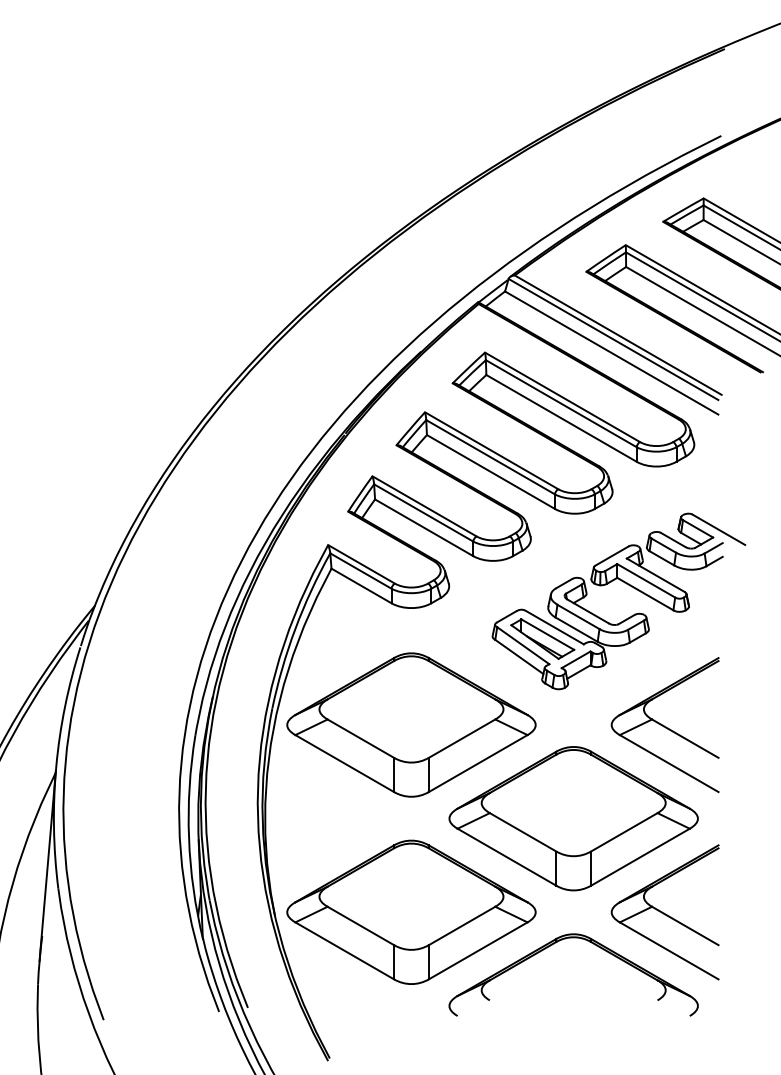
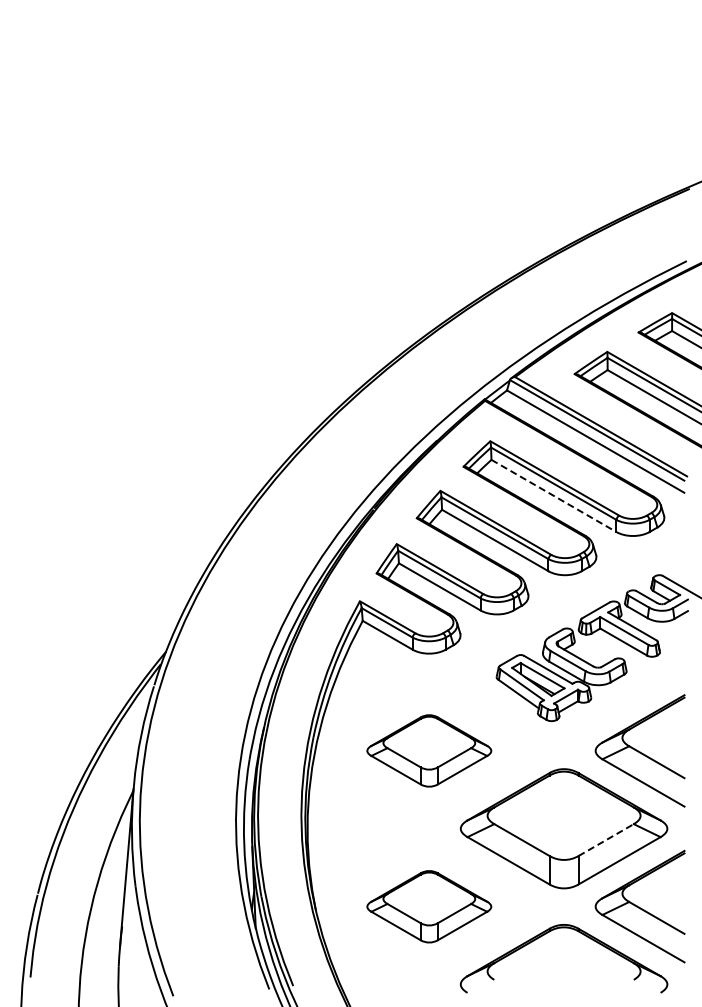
line: (562, 419) -> (554, 496), solid -> dashed
part: (411, 724) -> (429, 750), size x0.6
line: (624, 832) -> (606, 840), solid -> dashed
part: (411, 912) -> (429, 906), size x0.6

